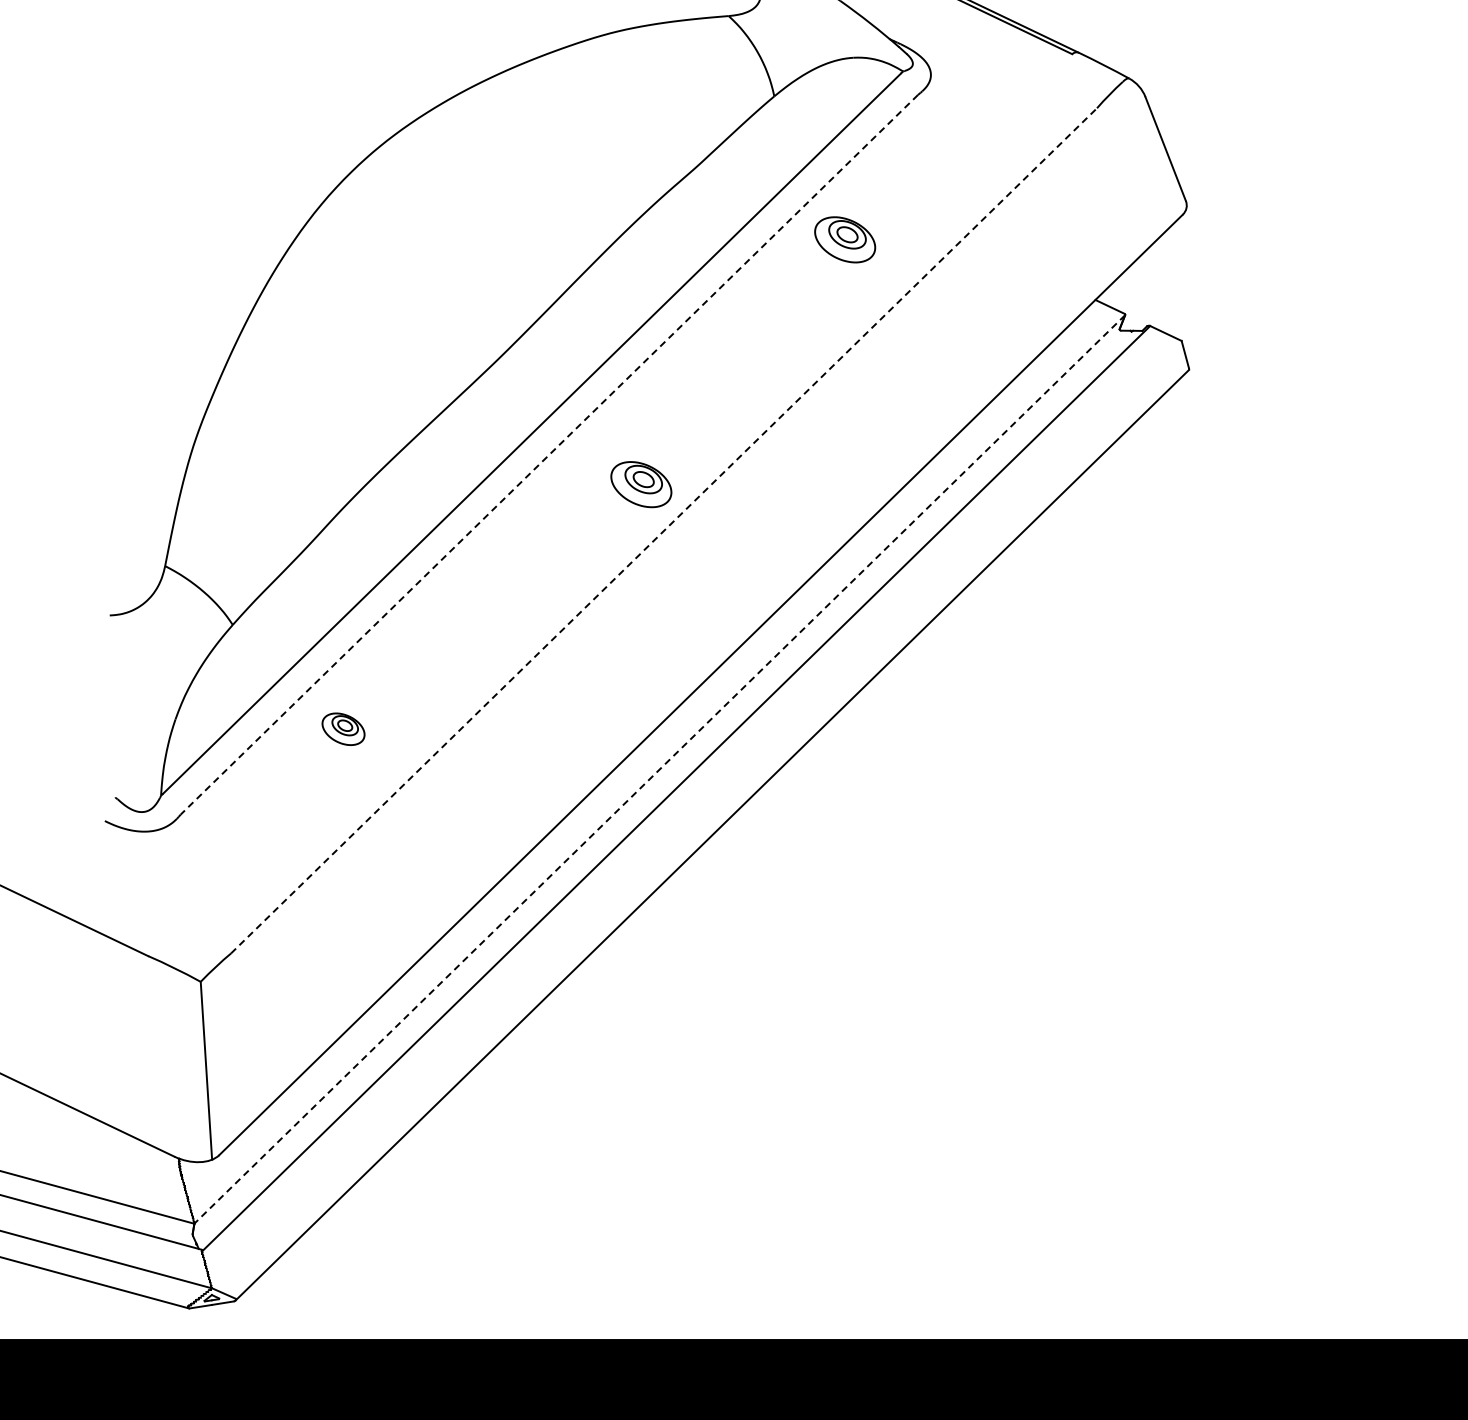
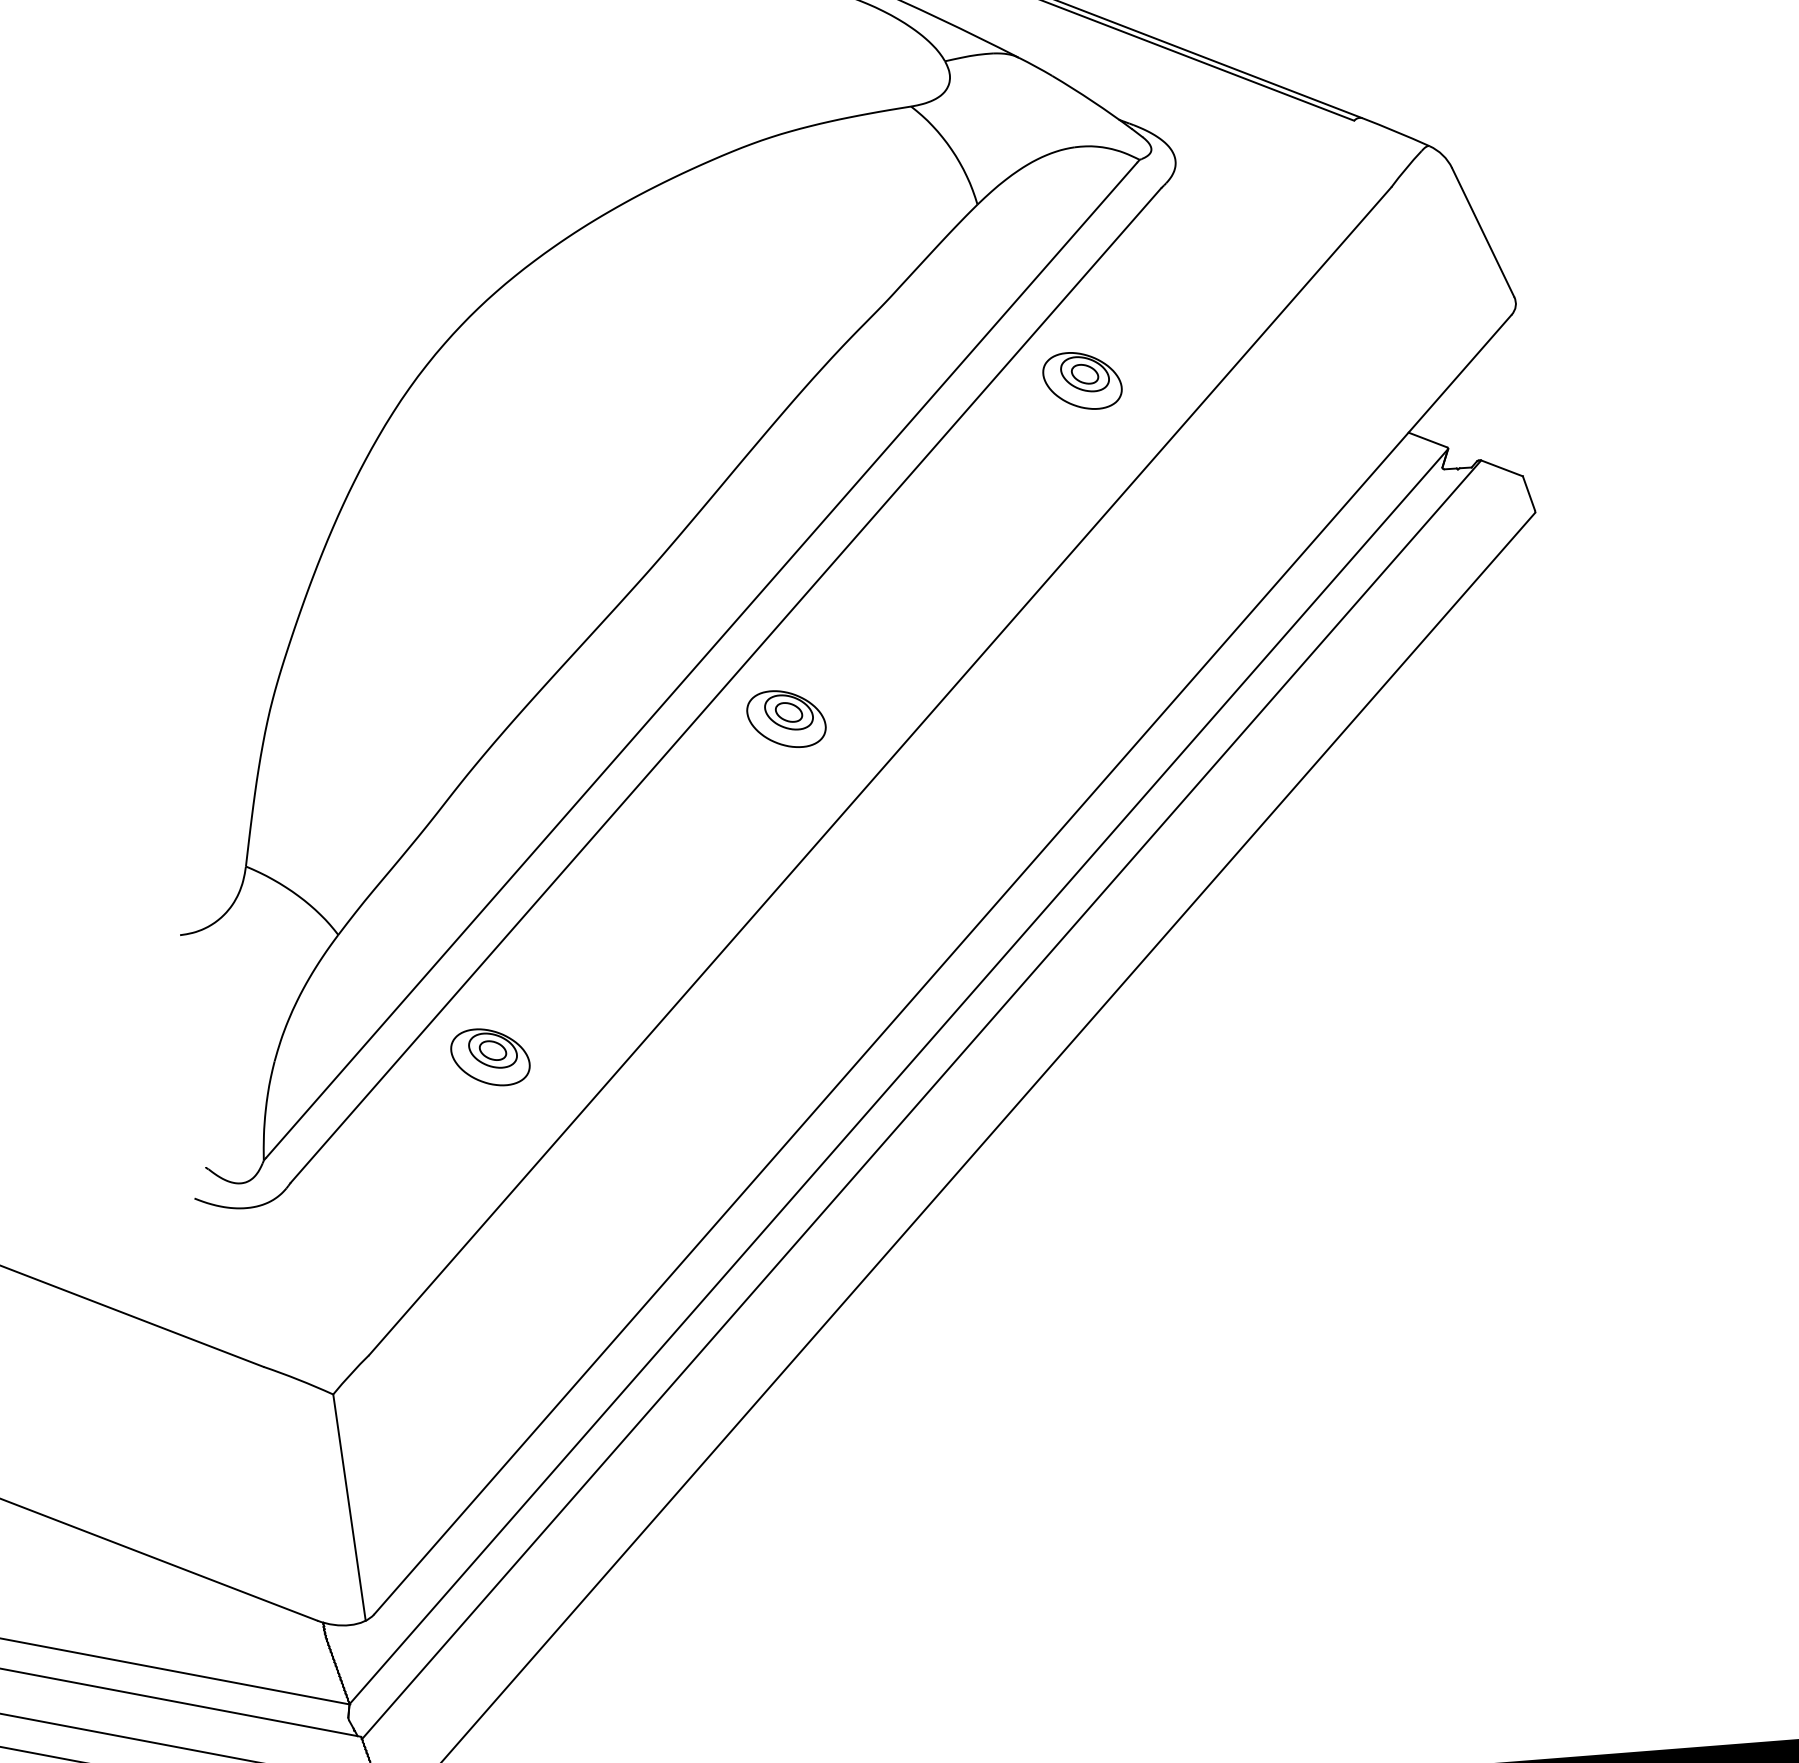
line: (549, 455) -> (726, 686), dashed -> solid
part: (641, 484) -> (786, 718), moved
line: (664, 530) -> (880, 770), dashed -> solid
part: (343, 728) -> (490, 1056), size x1.43
line: (659, 769) -> (898, 1076), dashed -> solid

